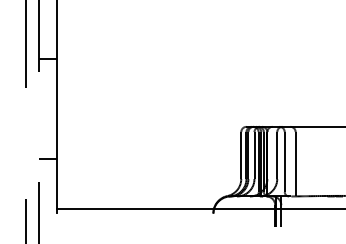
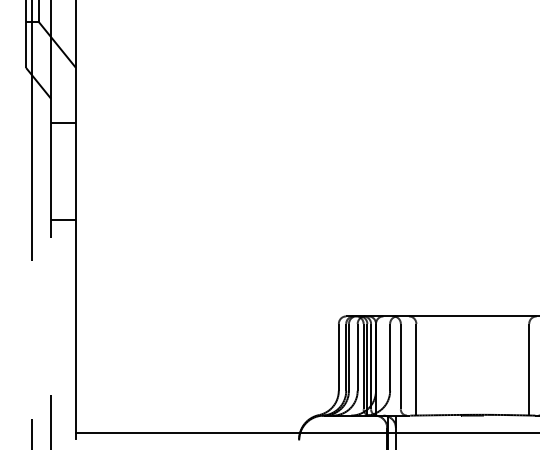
line: (47, 158) -> (62, 361), removed

